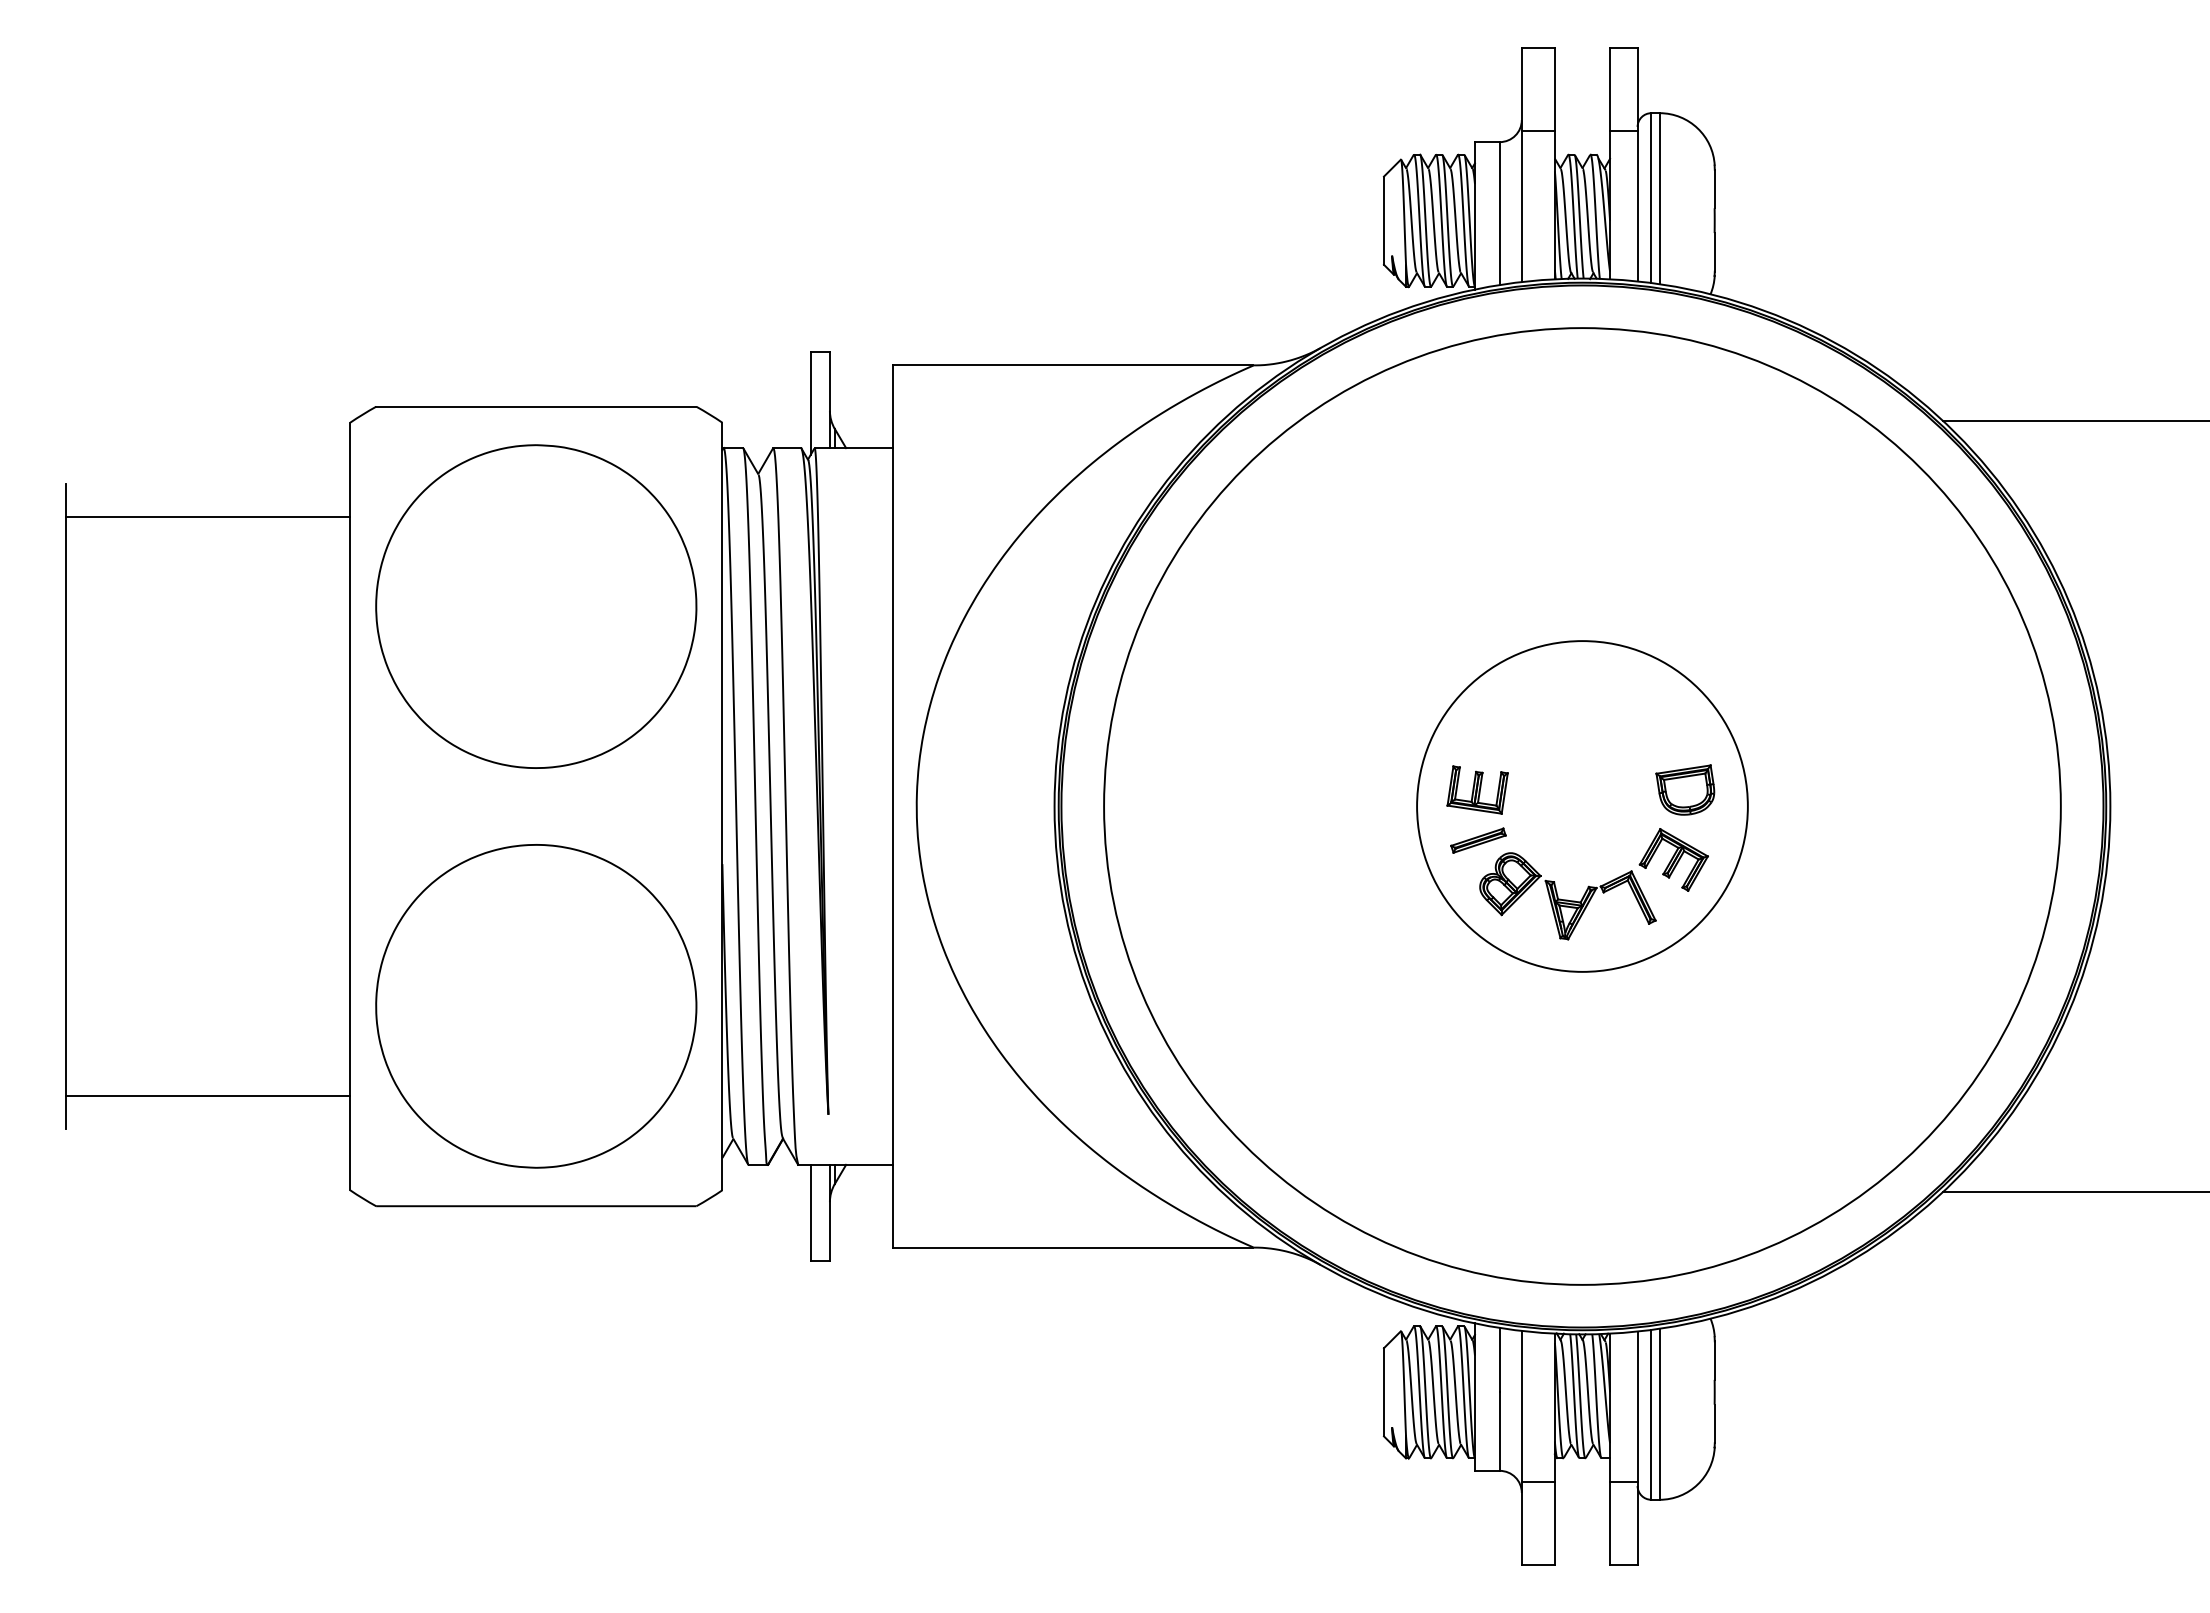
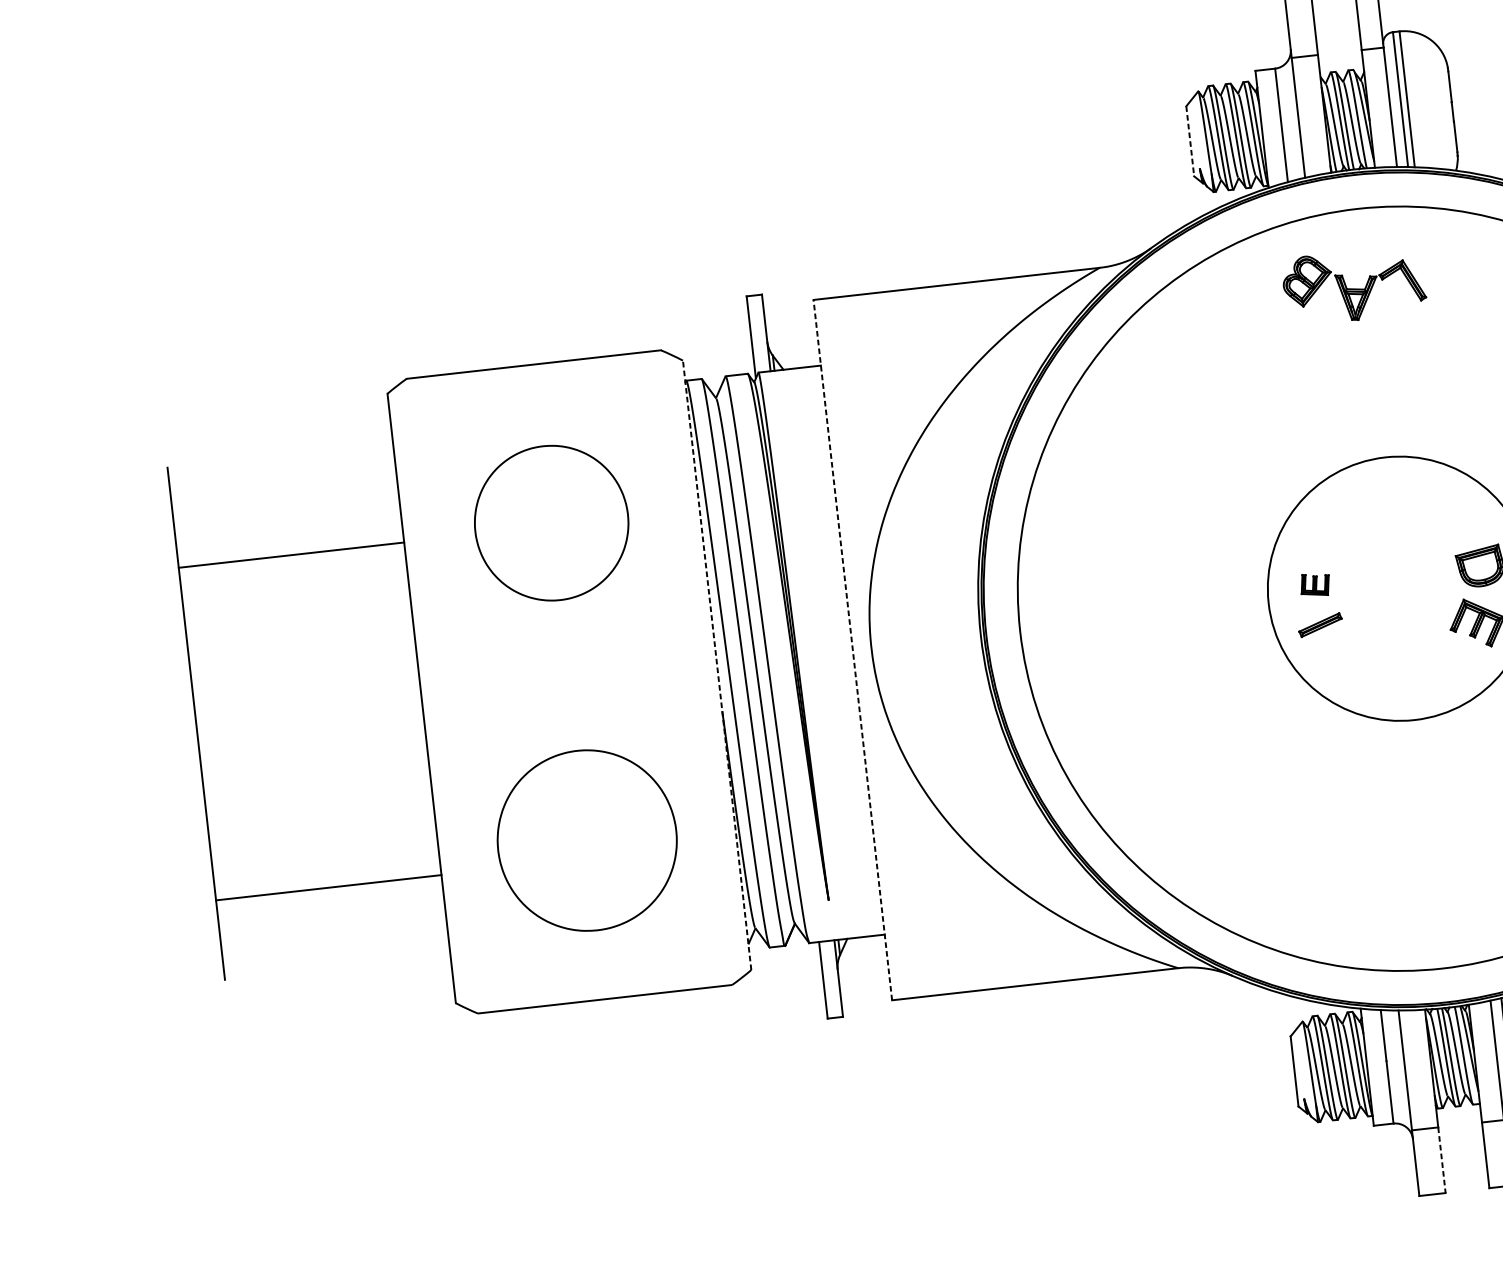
line: (1383, 221) -> (1189, 142), solid -> dashed
line: (208, 517) -> (291, 555), moved
part: (536, 606) -> (551, 523), size x0.6
part: (1477, 789) -> (1315, 584), size x0.6
line: (722, 806) -> (717, 665), solid -> dashed
line: (893, 806) -> (853, 650), solid -> dashed
part: (1567, 896) -> (1354, 286), moved
part: (536, 1006) -> (587, 840), size x0.7
line: (208, 1095) -> (328, 887), moved
line: (1554, 1523) -> (1441, 1160), solid -> dashed

